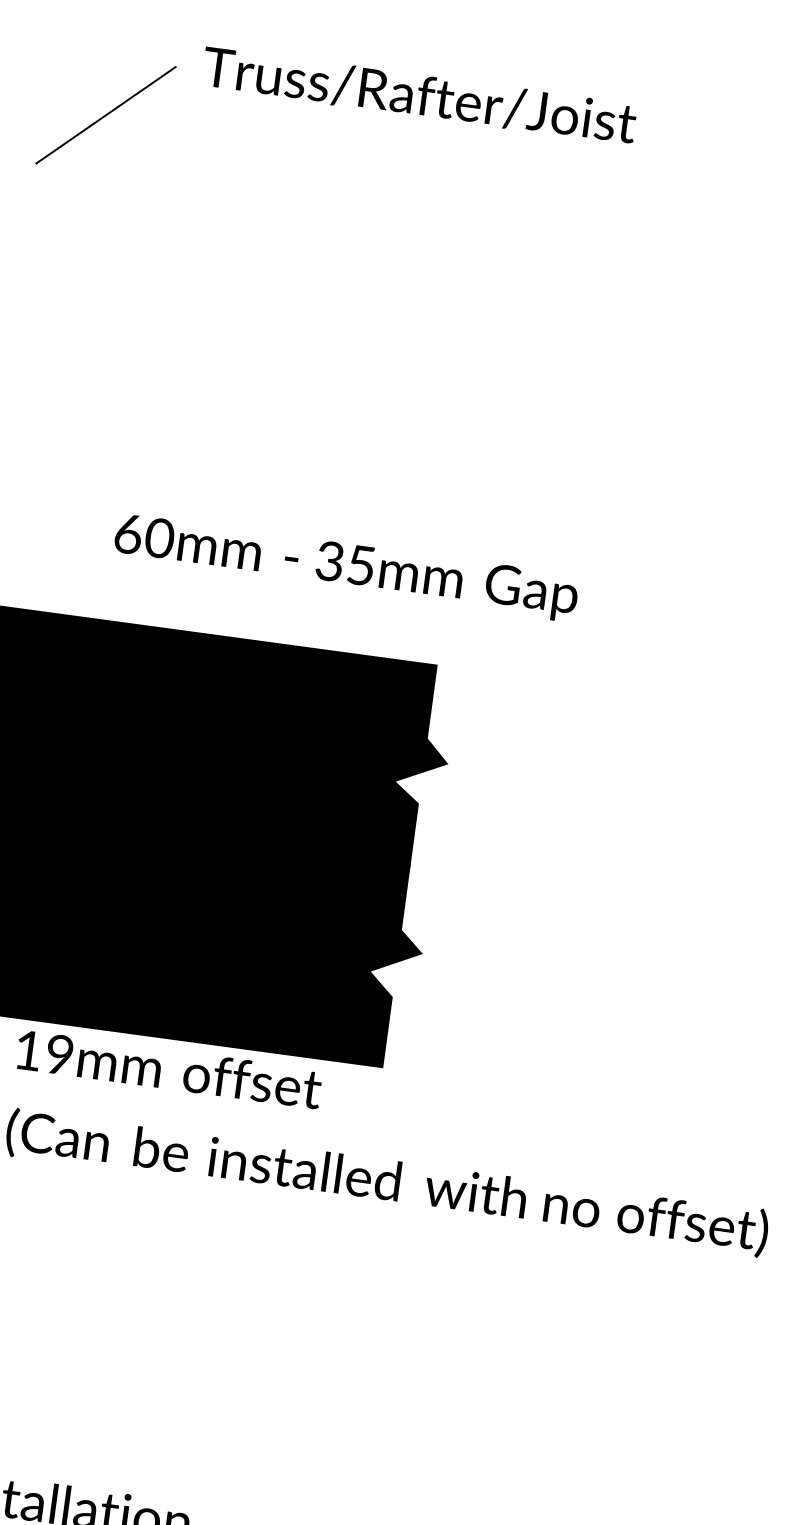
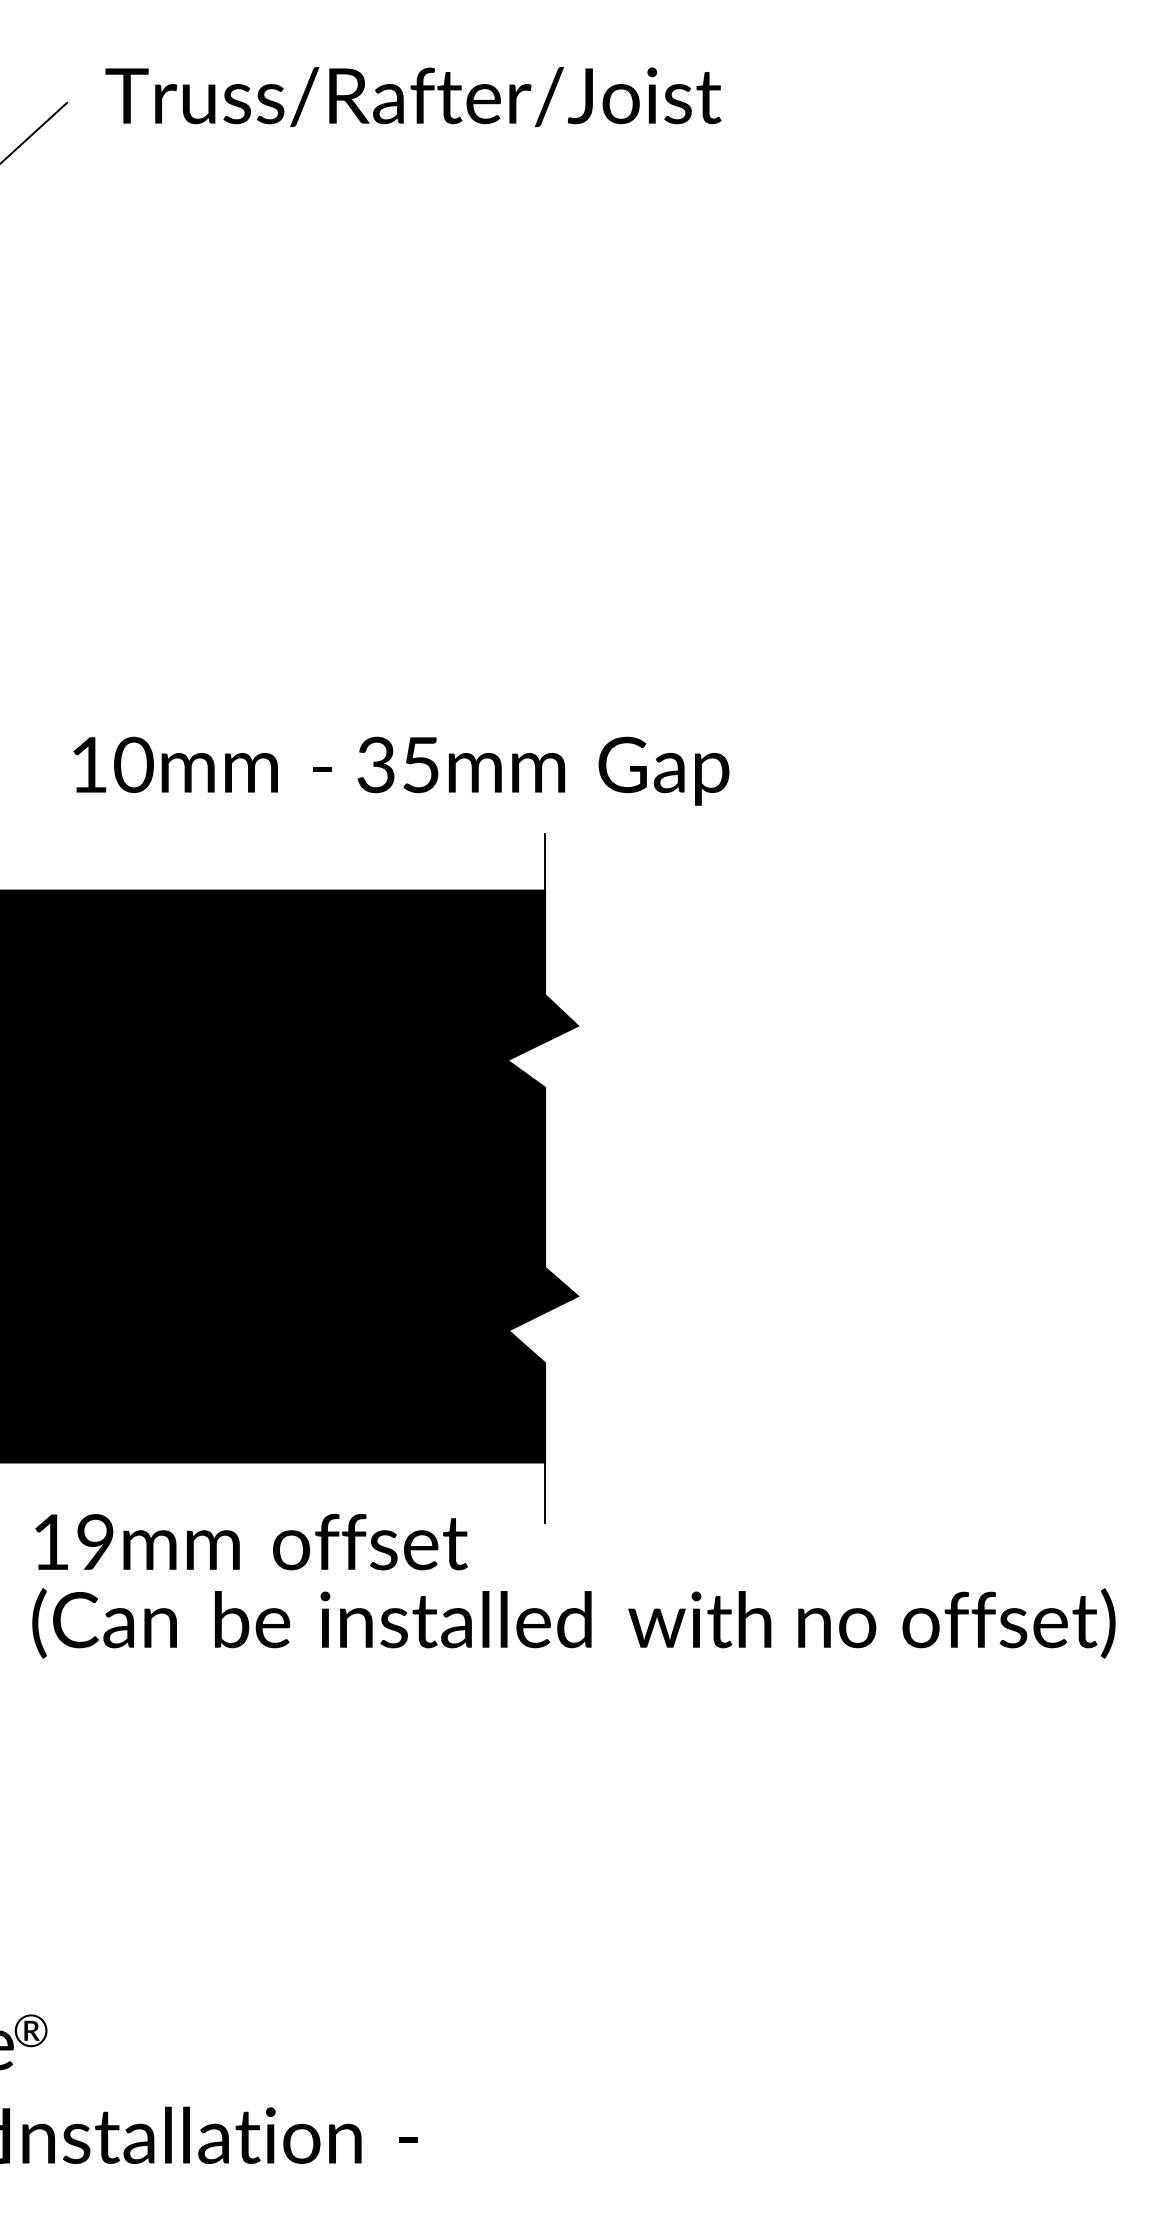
text: (128, 534) -> (89, 765), 60mm -> 10mm
line: (439, 645) -> (545, 862), added
text: (169, 1069) -> (251, 1541), moved
line: (379, 1088) -> (545, 1492), added

